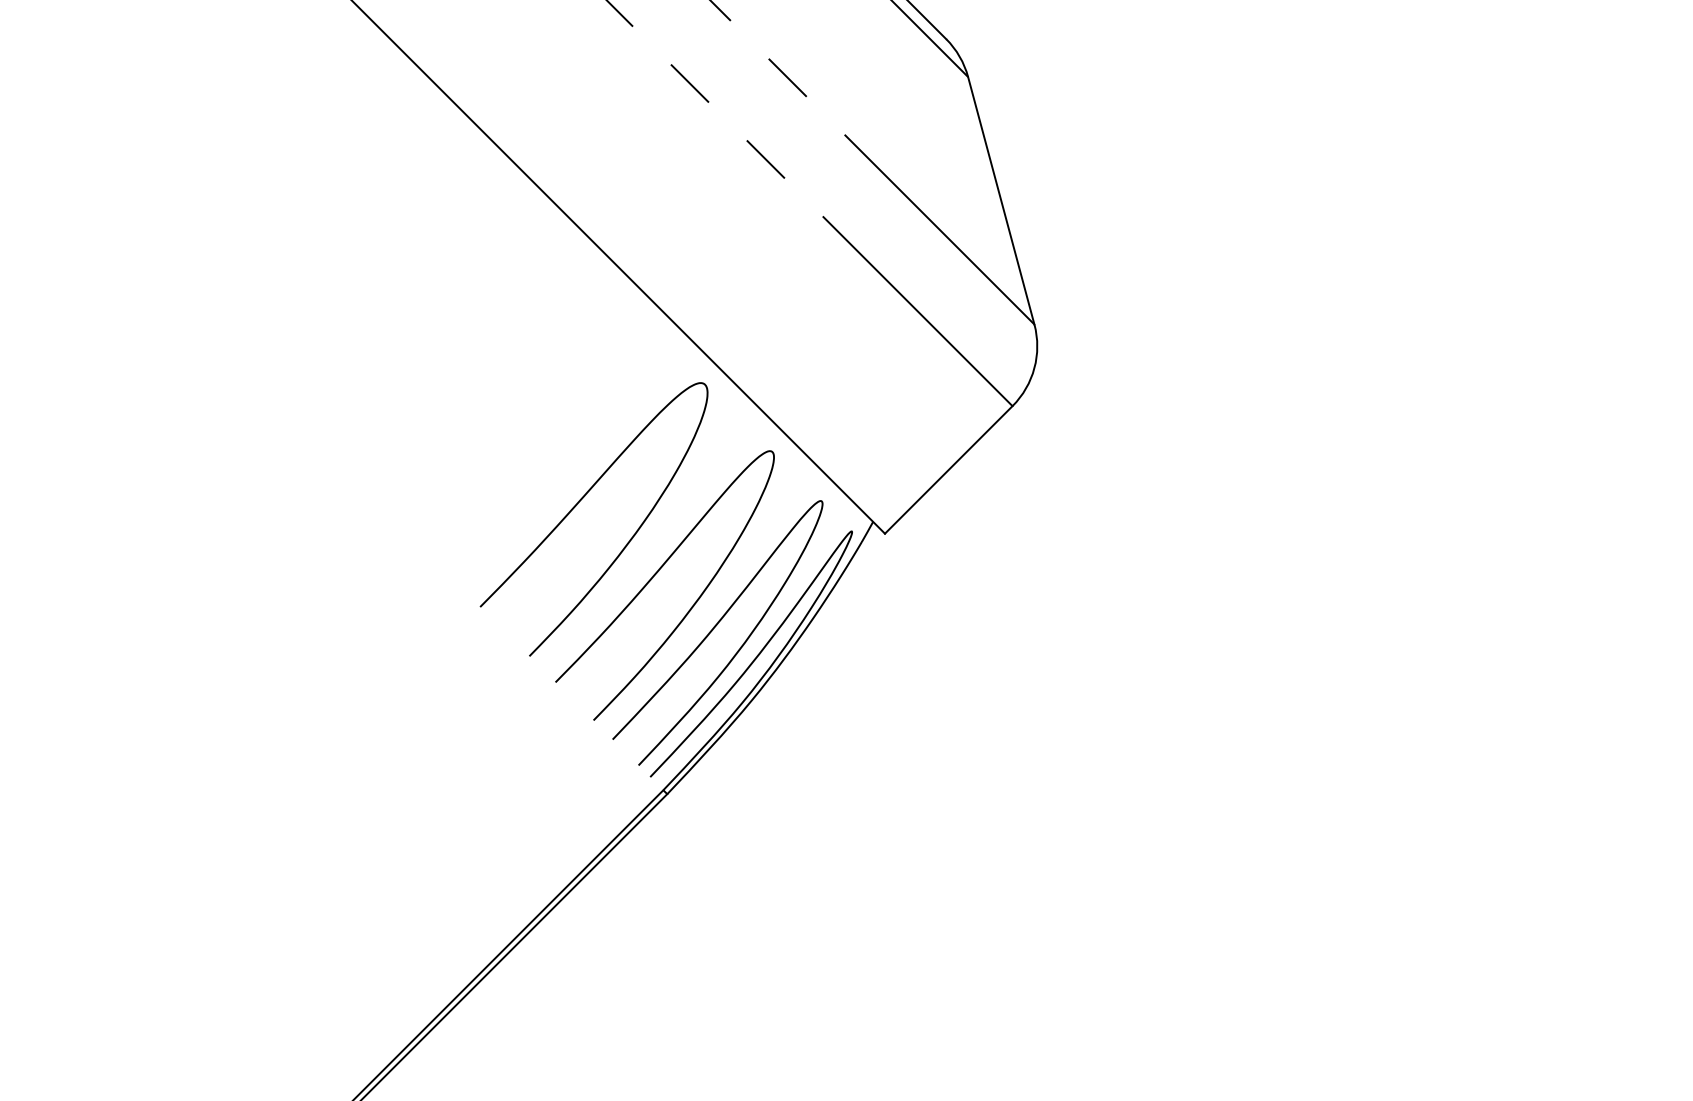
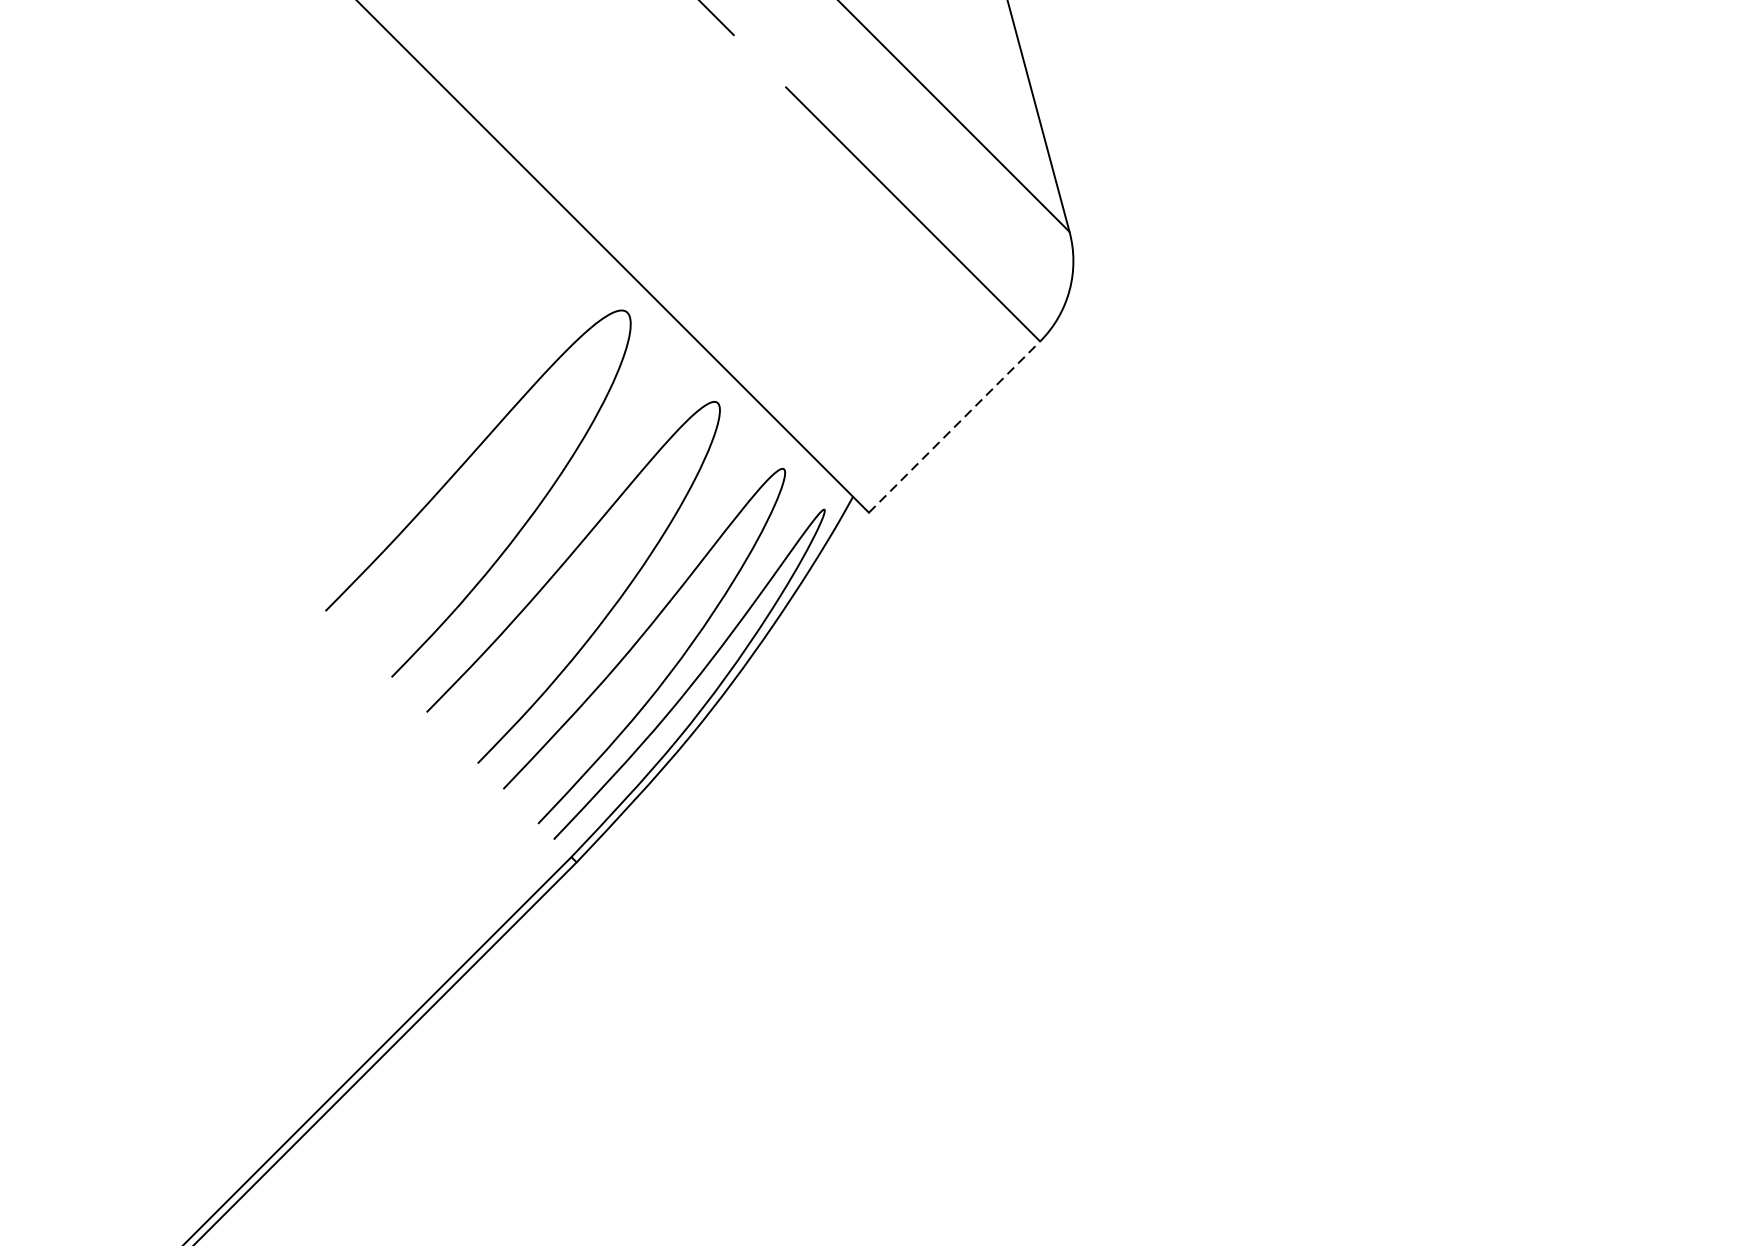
line: (949, 469) -> (955, 426), solid -> dashed

